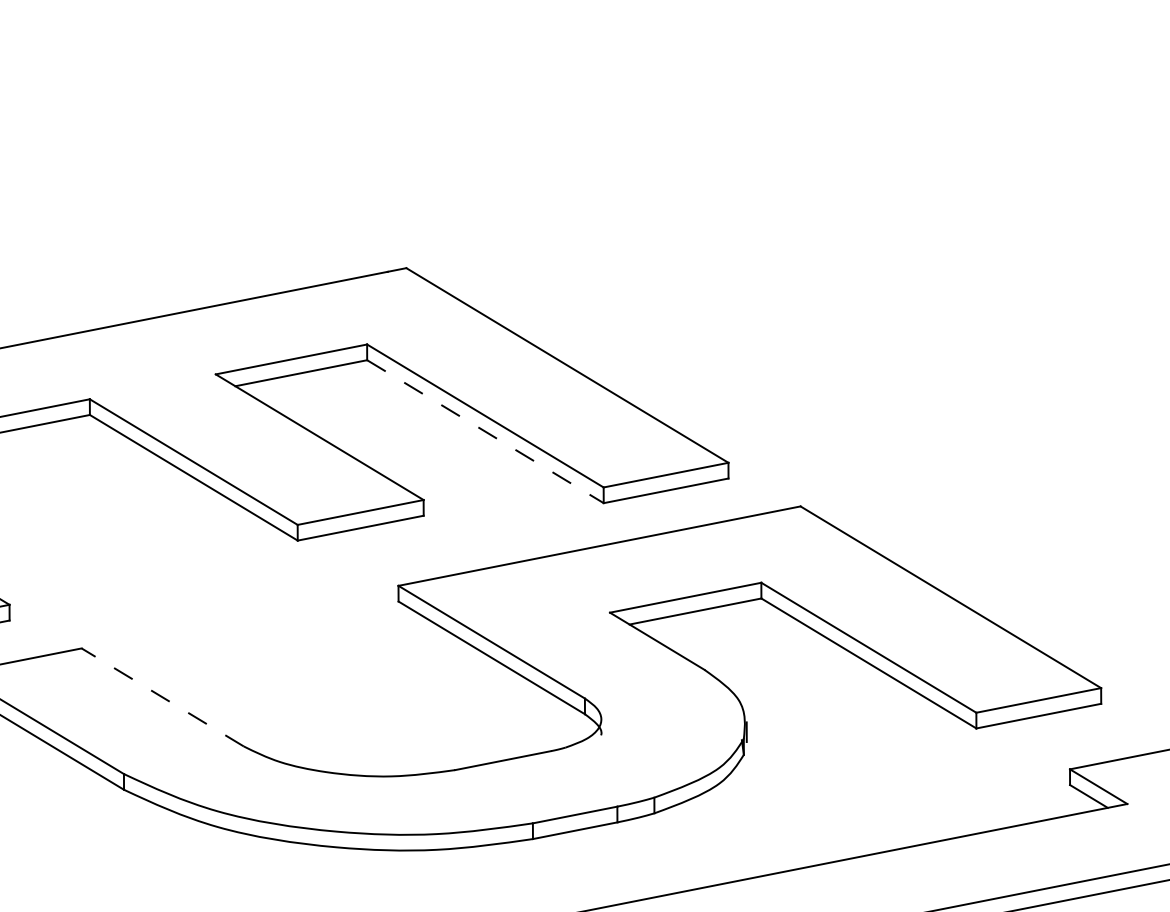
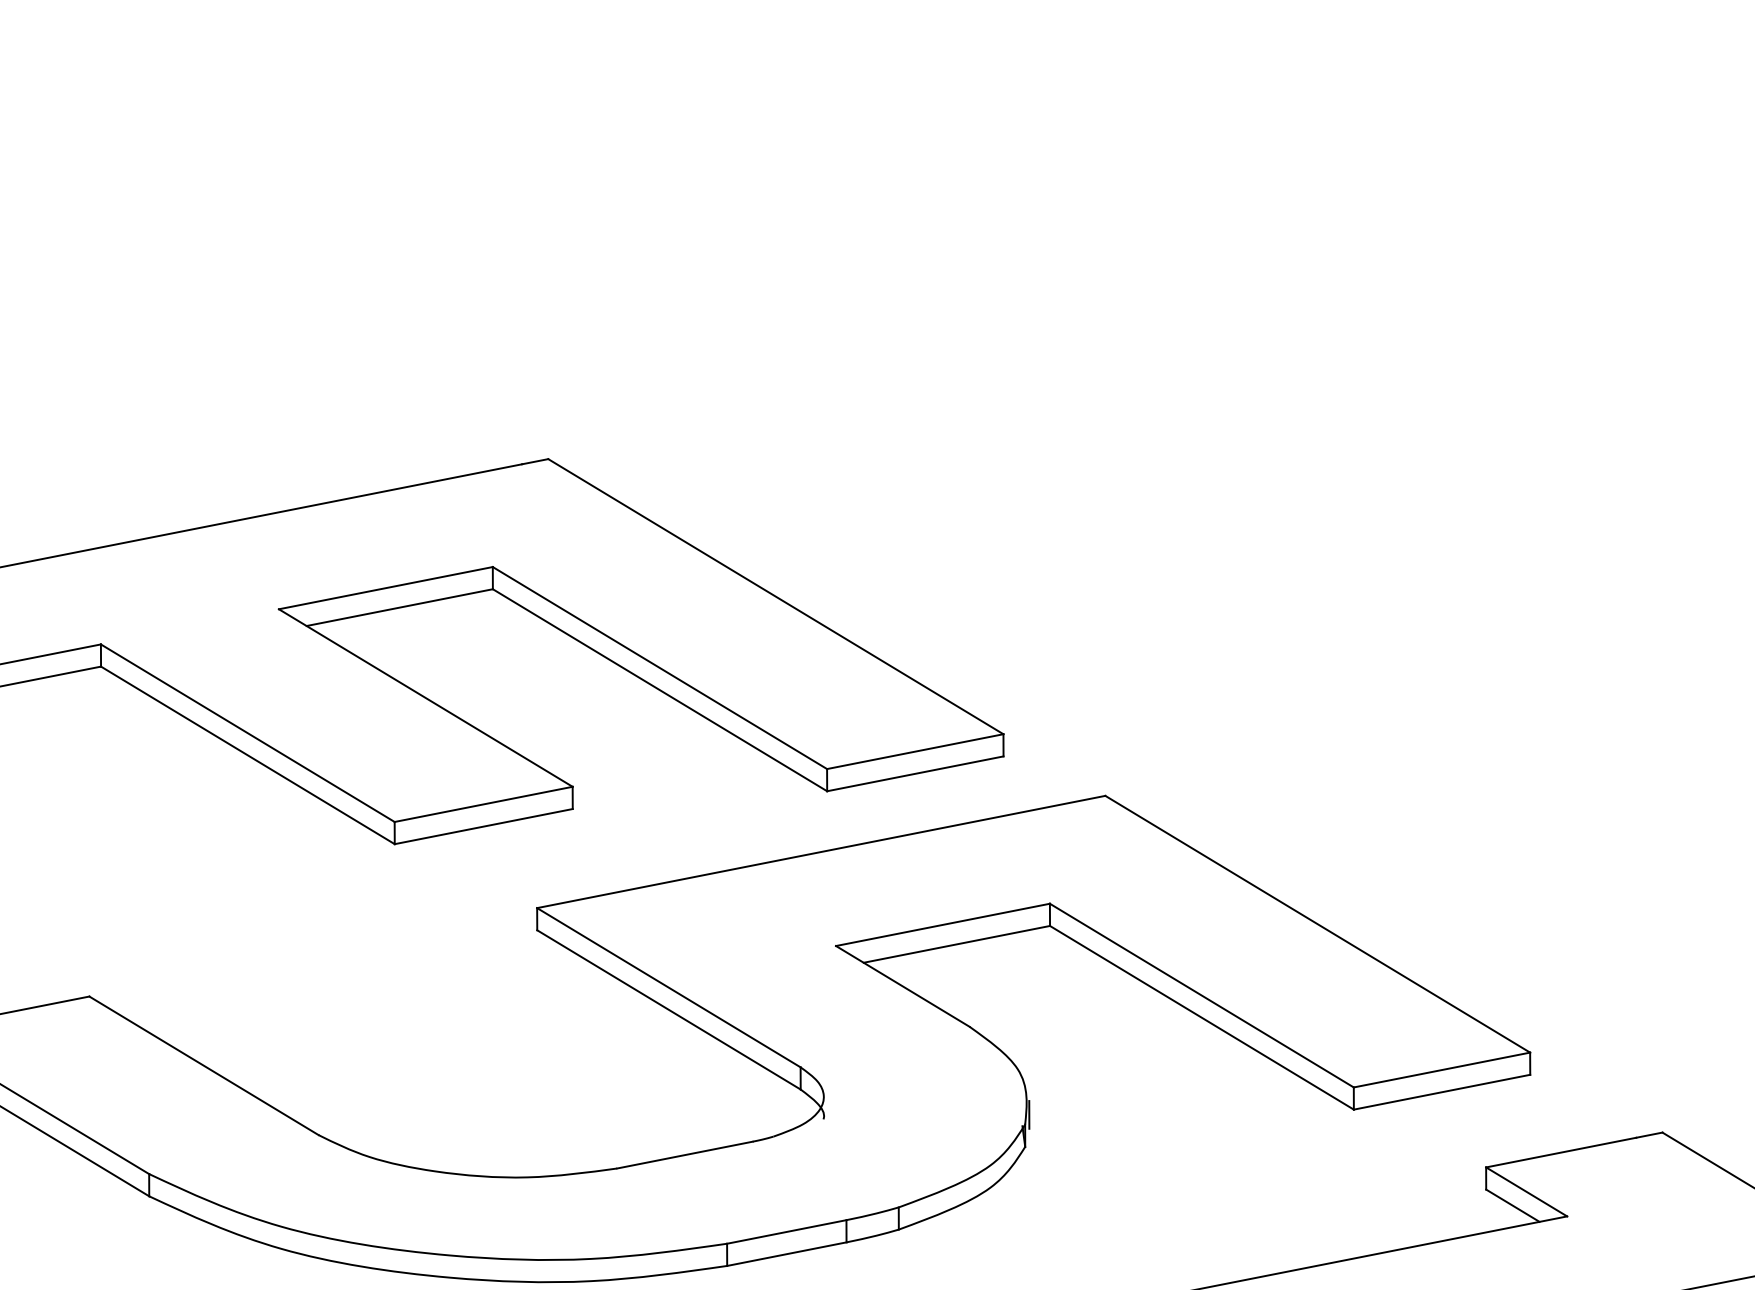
line: (485, 431) -> (660, 690), dashed -> solid
line: (163, 697) -> (204, 1065), dashed -> solid

